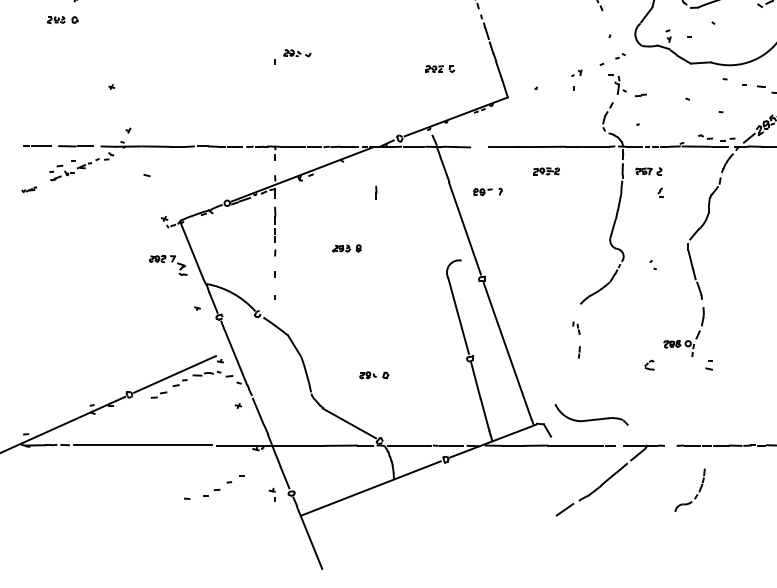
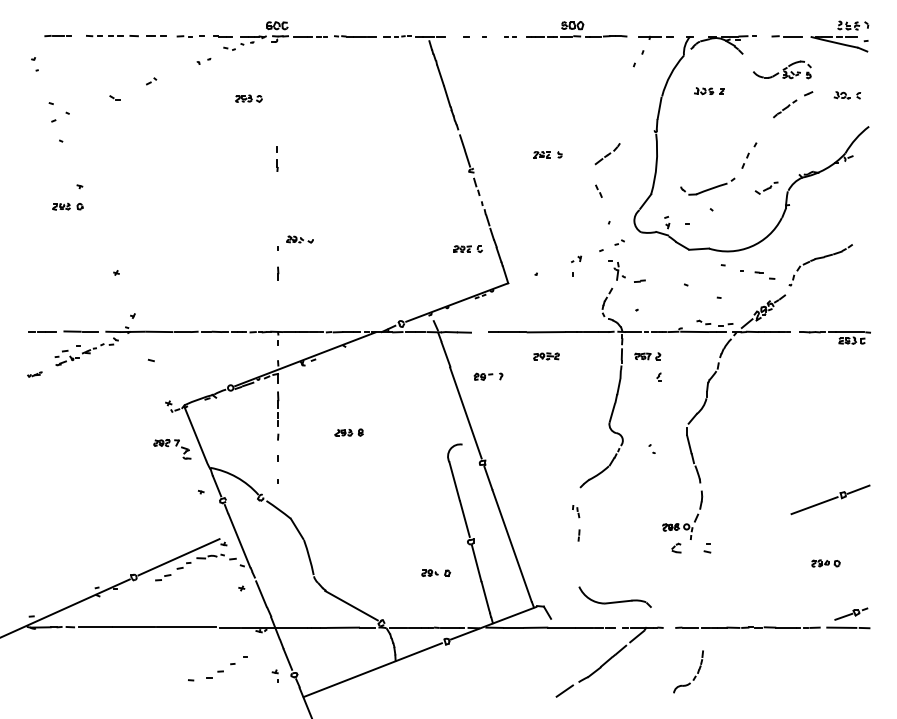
part: (439, 69) -> (467, 249), moved
line: (376, 192) -> (278, 273), moved
part: (649, 364) -> (676, 547), moved
part: (374, 374) -> (436, 572), moved
part: (590, 414) -> (614, 596), moved

